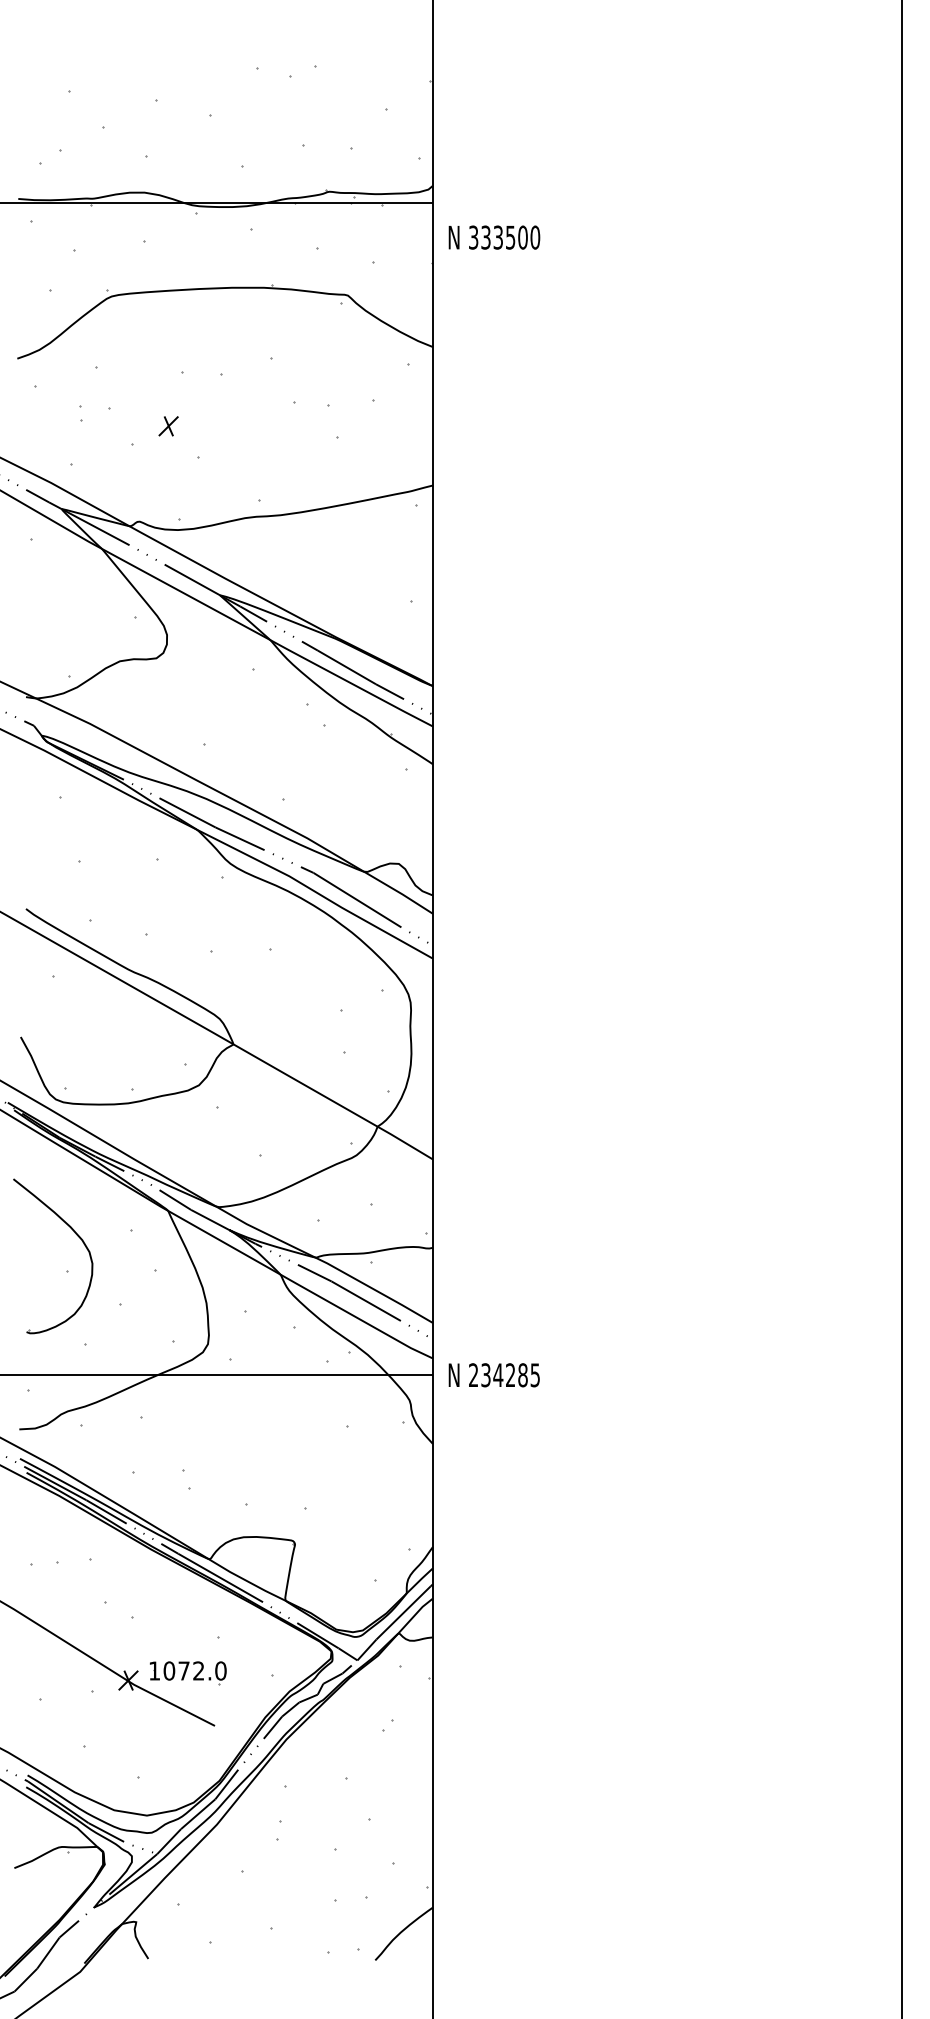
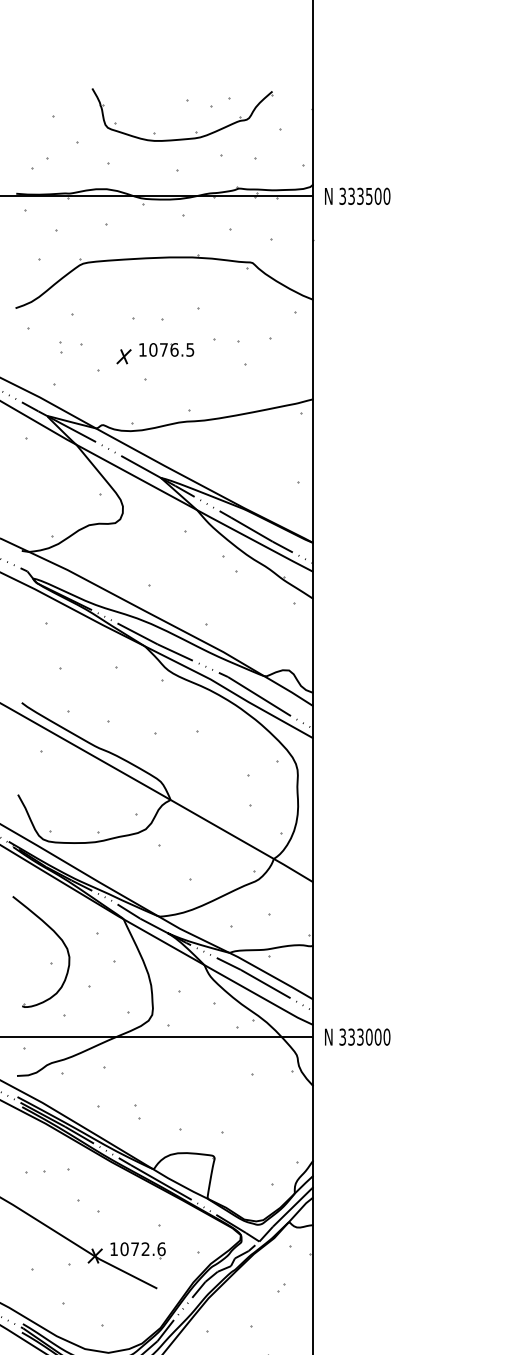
part: (269, 111) -> (196, 131), added
text: (494, 237) -> (357, 196), moved
part: (228, 416) -> (166, 349), added
text: (504, 1375) -> (364, 1037), 234285 -> 333000
text: (220, 1670) -> (161, 1248), 1072.0 -> 1072.6

